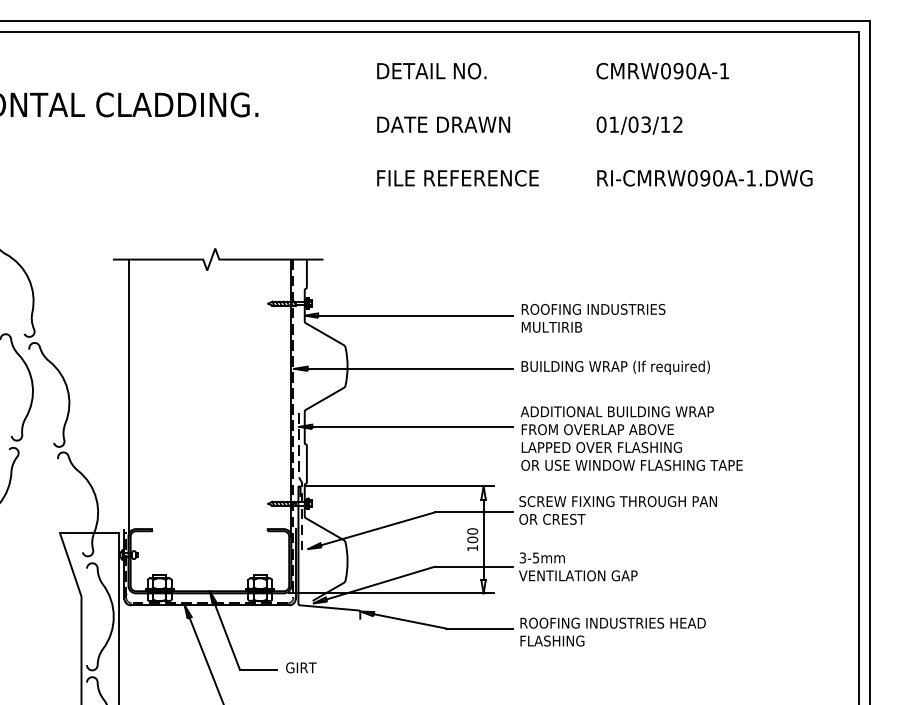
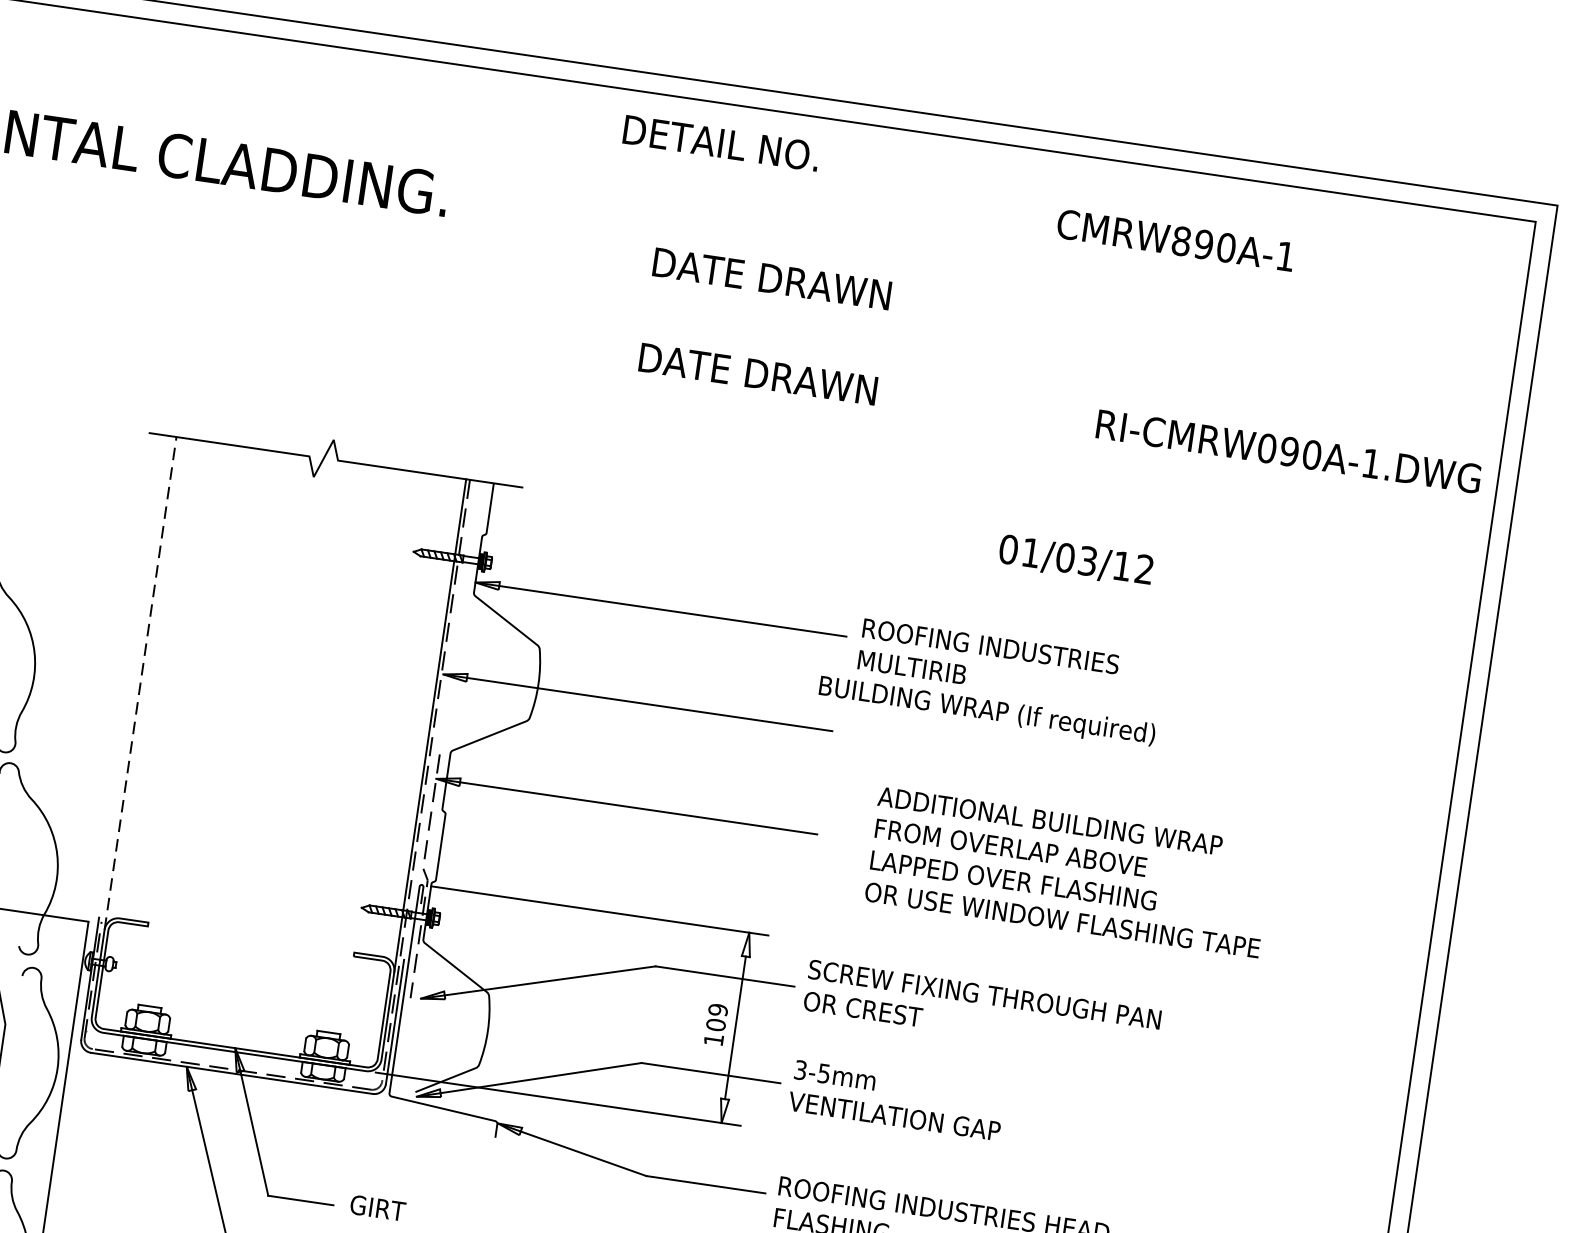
text: (431, 70) -> (720, 142), moved
text: (665, 71) -> (1180, 241), CMRW090A-1 -> CMRW890A-1
text: (639, 125) -> (1075, 560), moved
text: (458, 178) -> (784, 378), FILE REFERENCE -> DATE DRAWN
text: (704, 178) -> (1288, 451), moved
text: (615, 367) -> (986, 711), moved
line: (128, 398) -> (140, 684), solid -> dashed
text: (631, 438) -> (1068, 872), moved
text: (472, 531) -> (717, 1010), 100 -> 109

